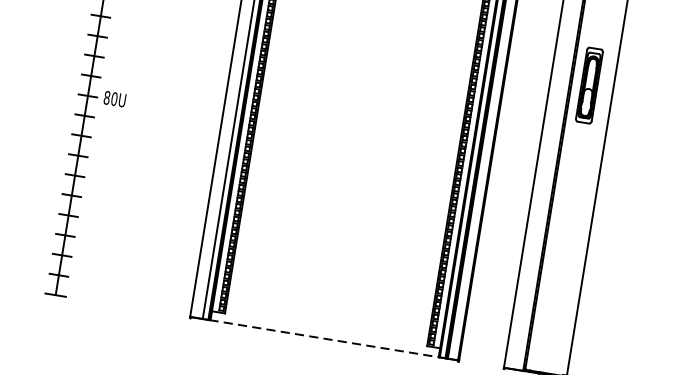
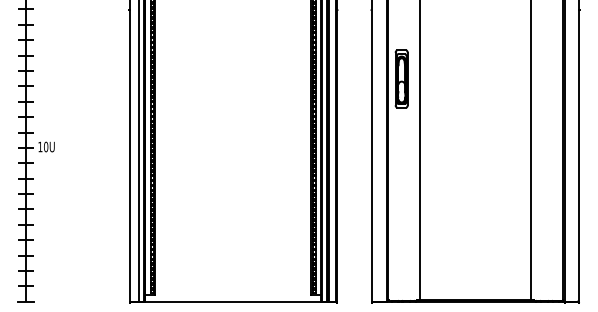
text: (107, 97) -> (40, 146), 80U -> 10U
line: (324, 338) -> (233, 301), dashed -> solid

